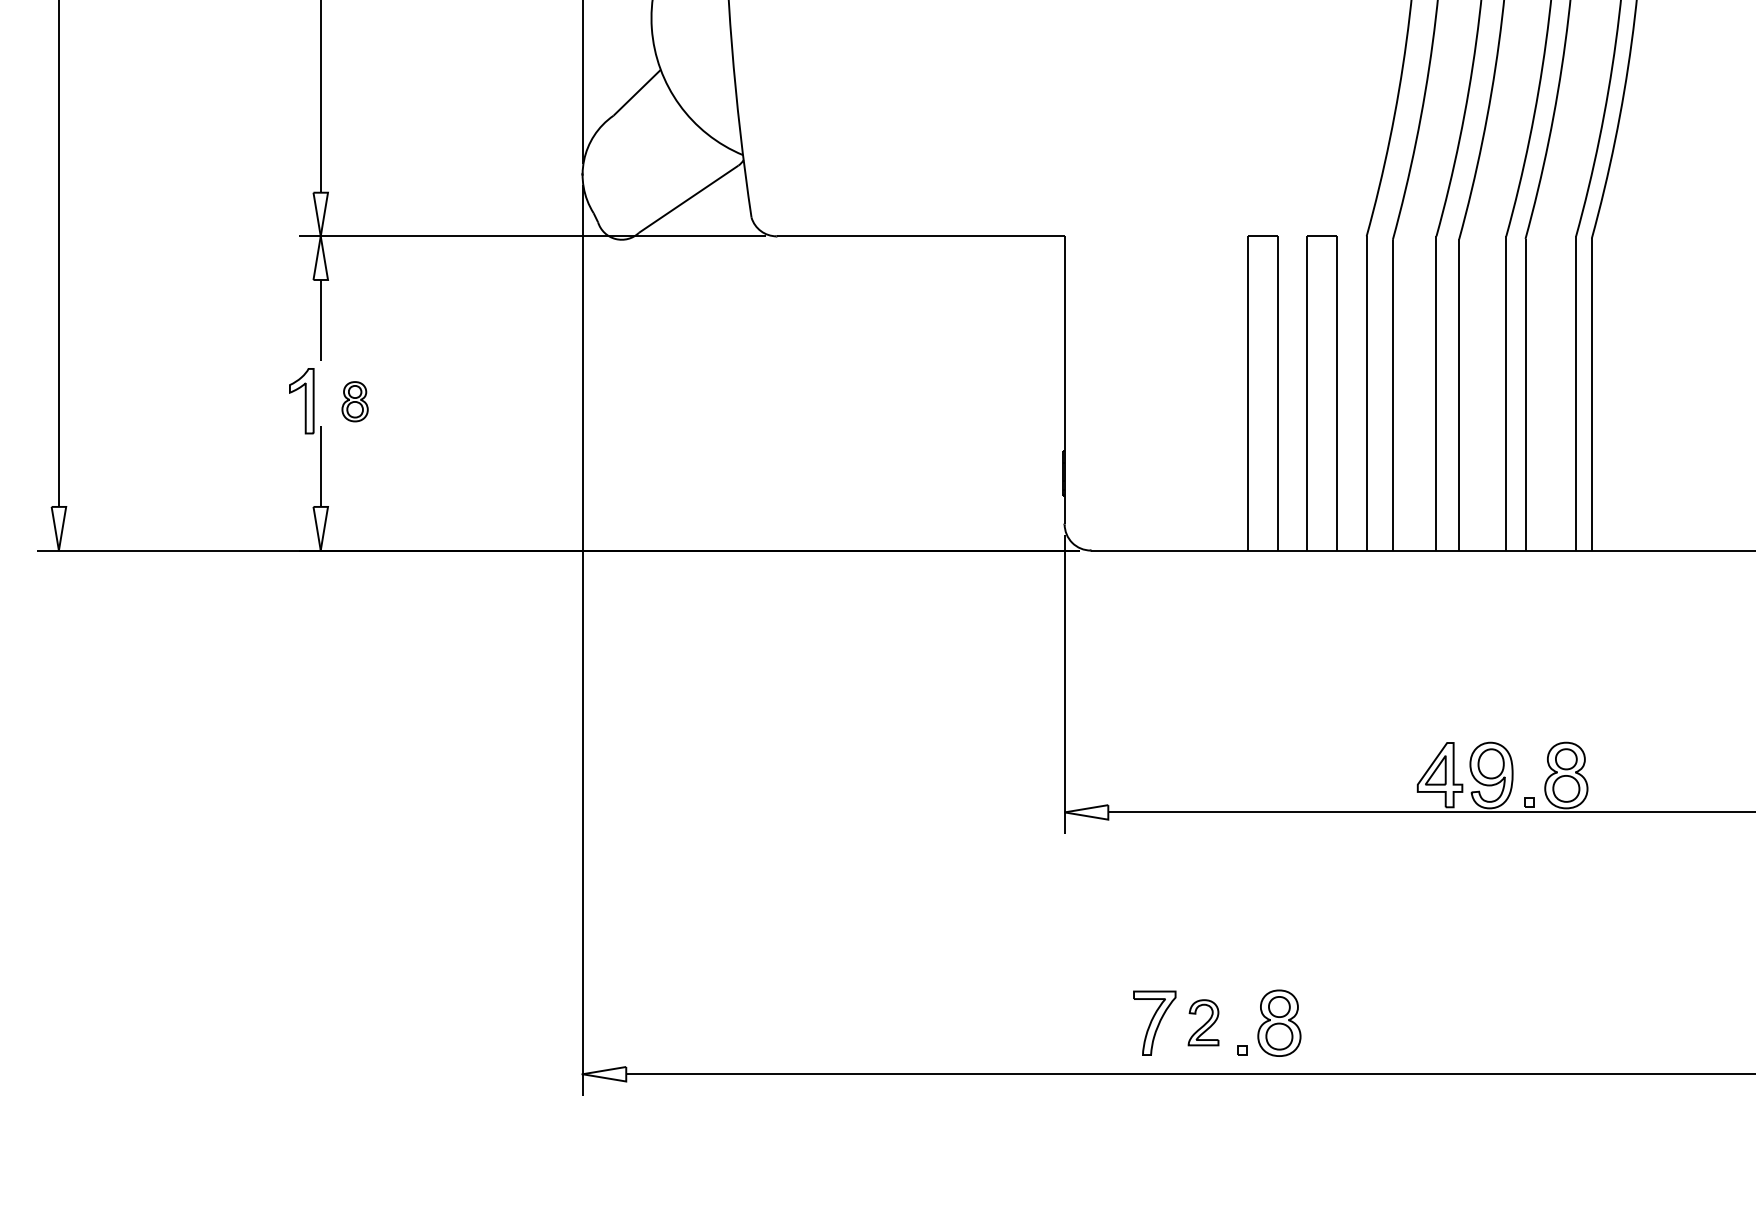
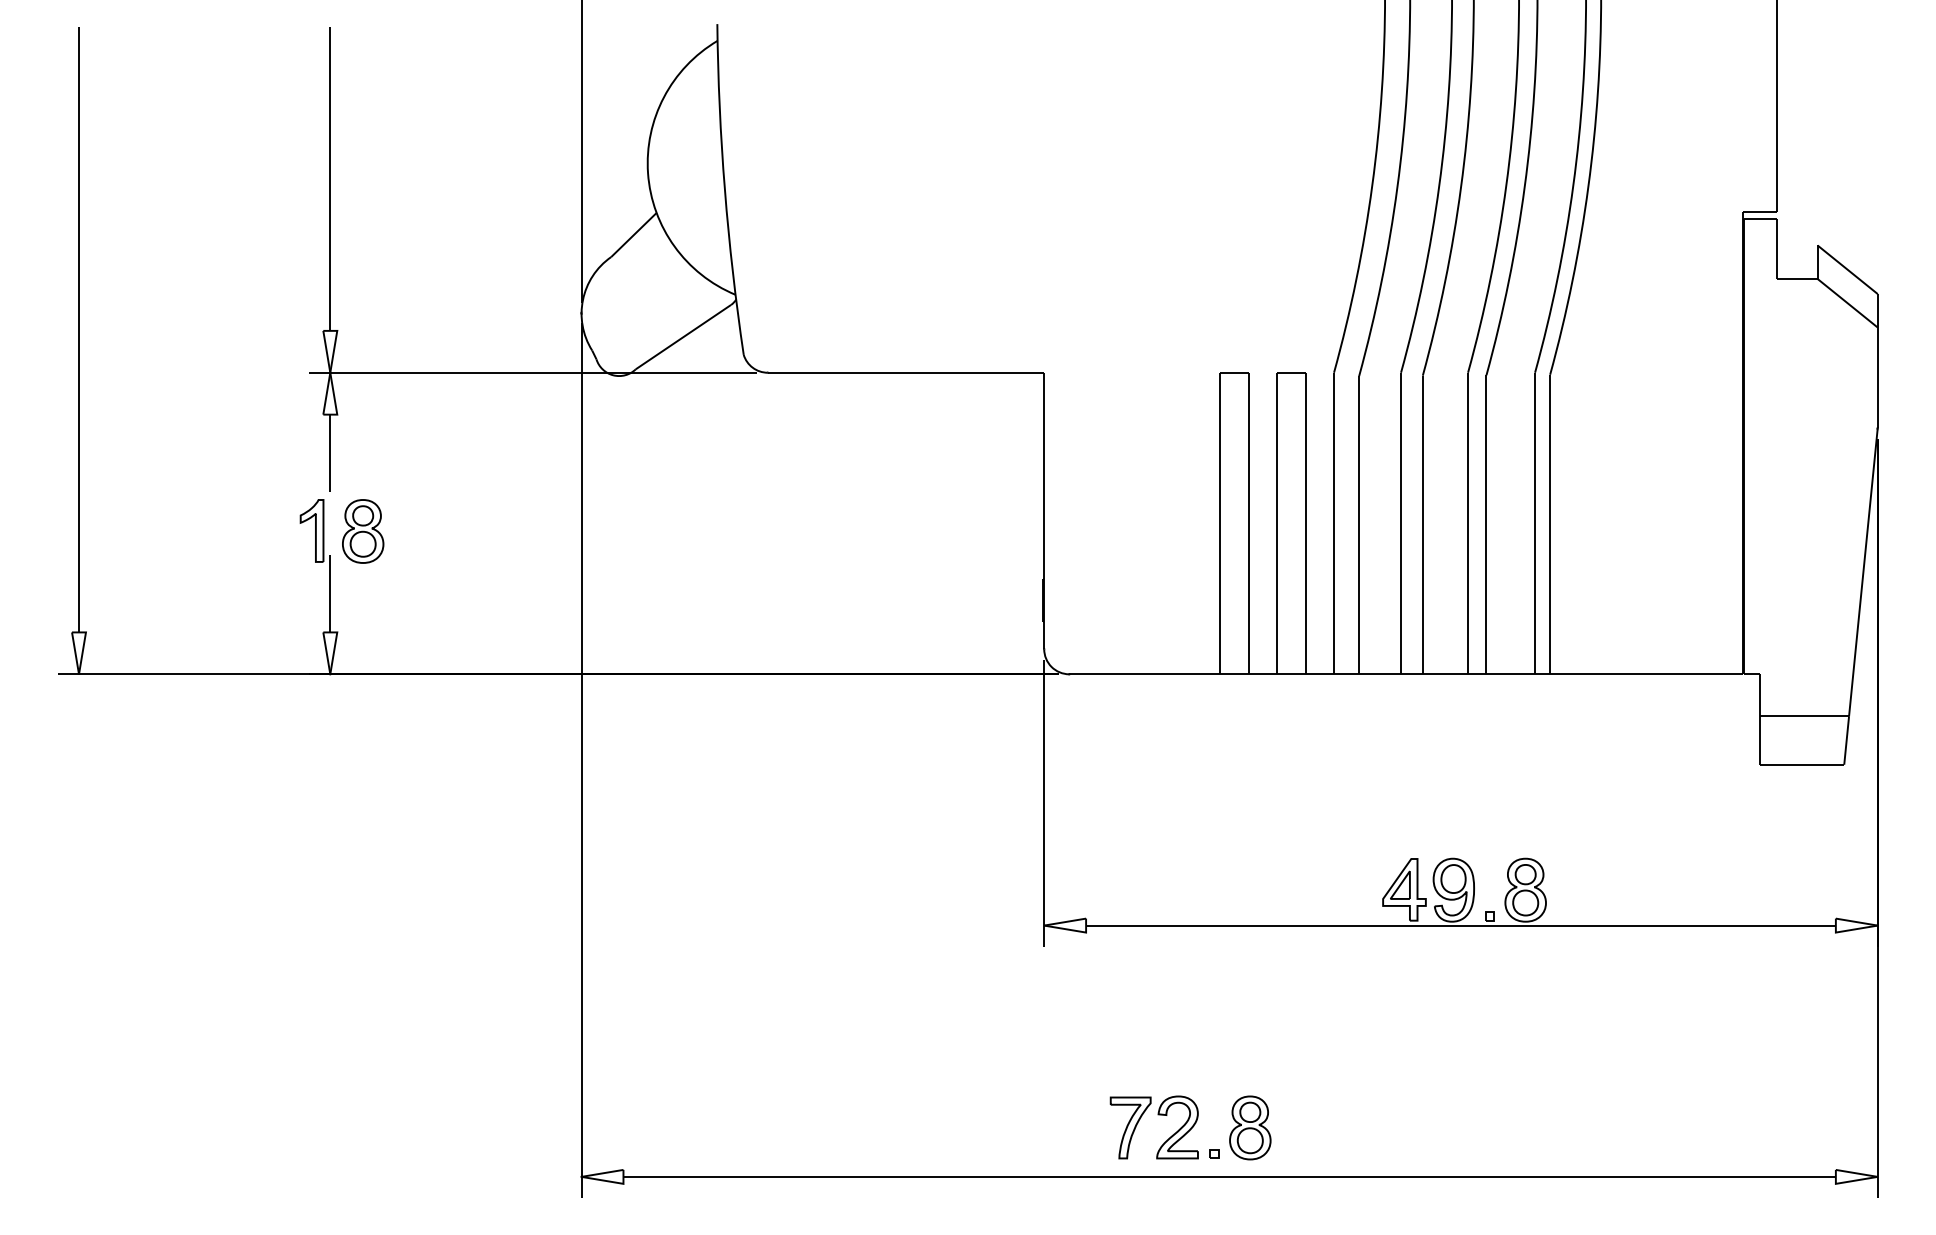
part: (355, 401) -> (363, 531), size x1.67
part: (1203, 1022) -> (1177, 1127), size x1.43

